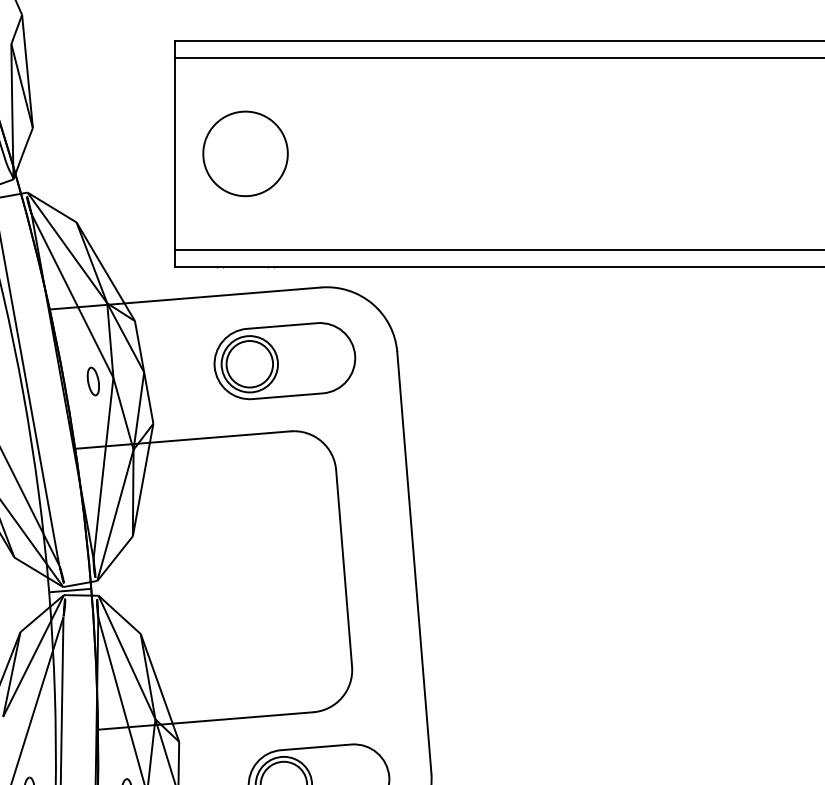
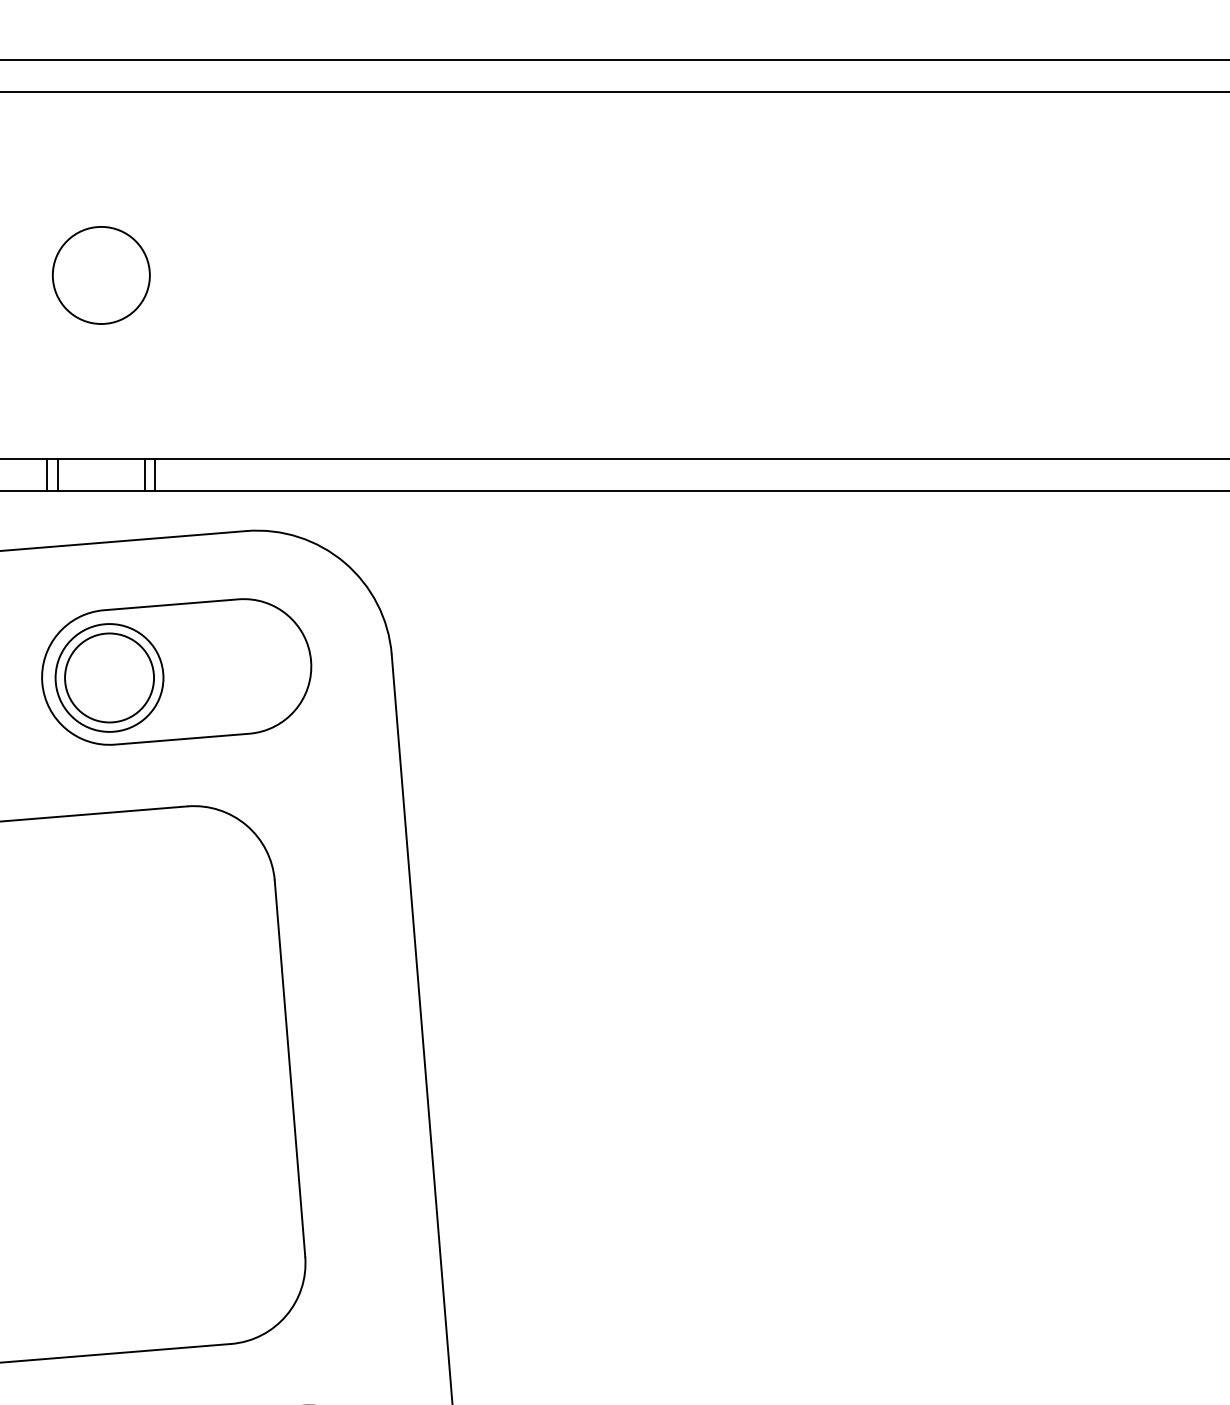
part: (245, 153) -> (101, 274), size x0.6

